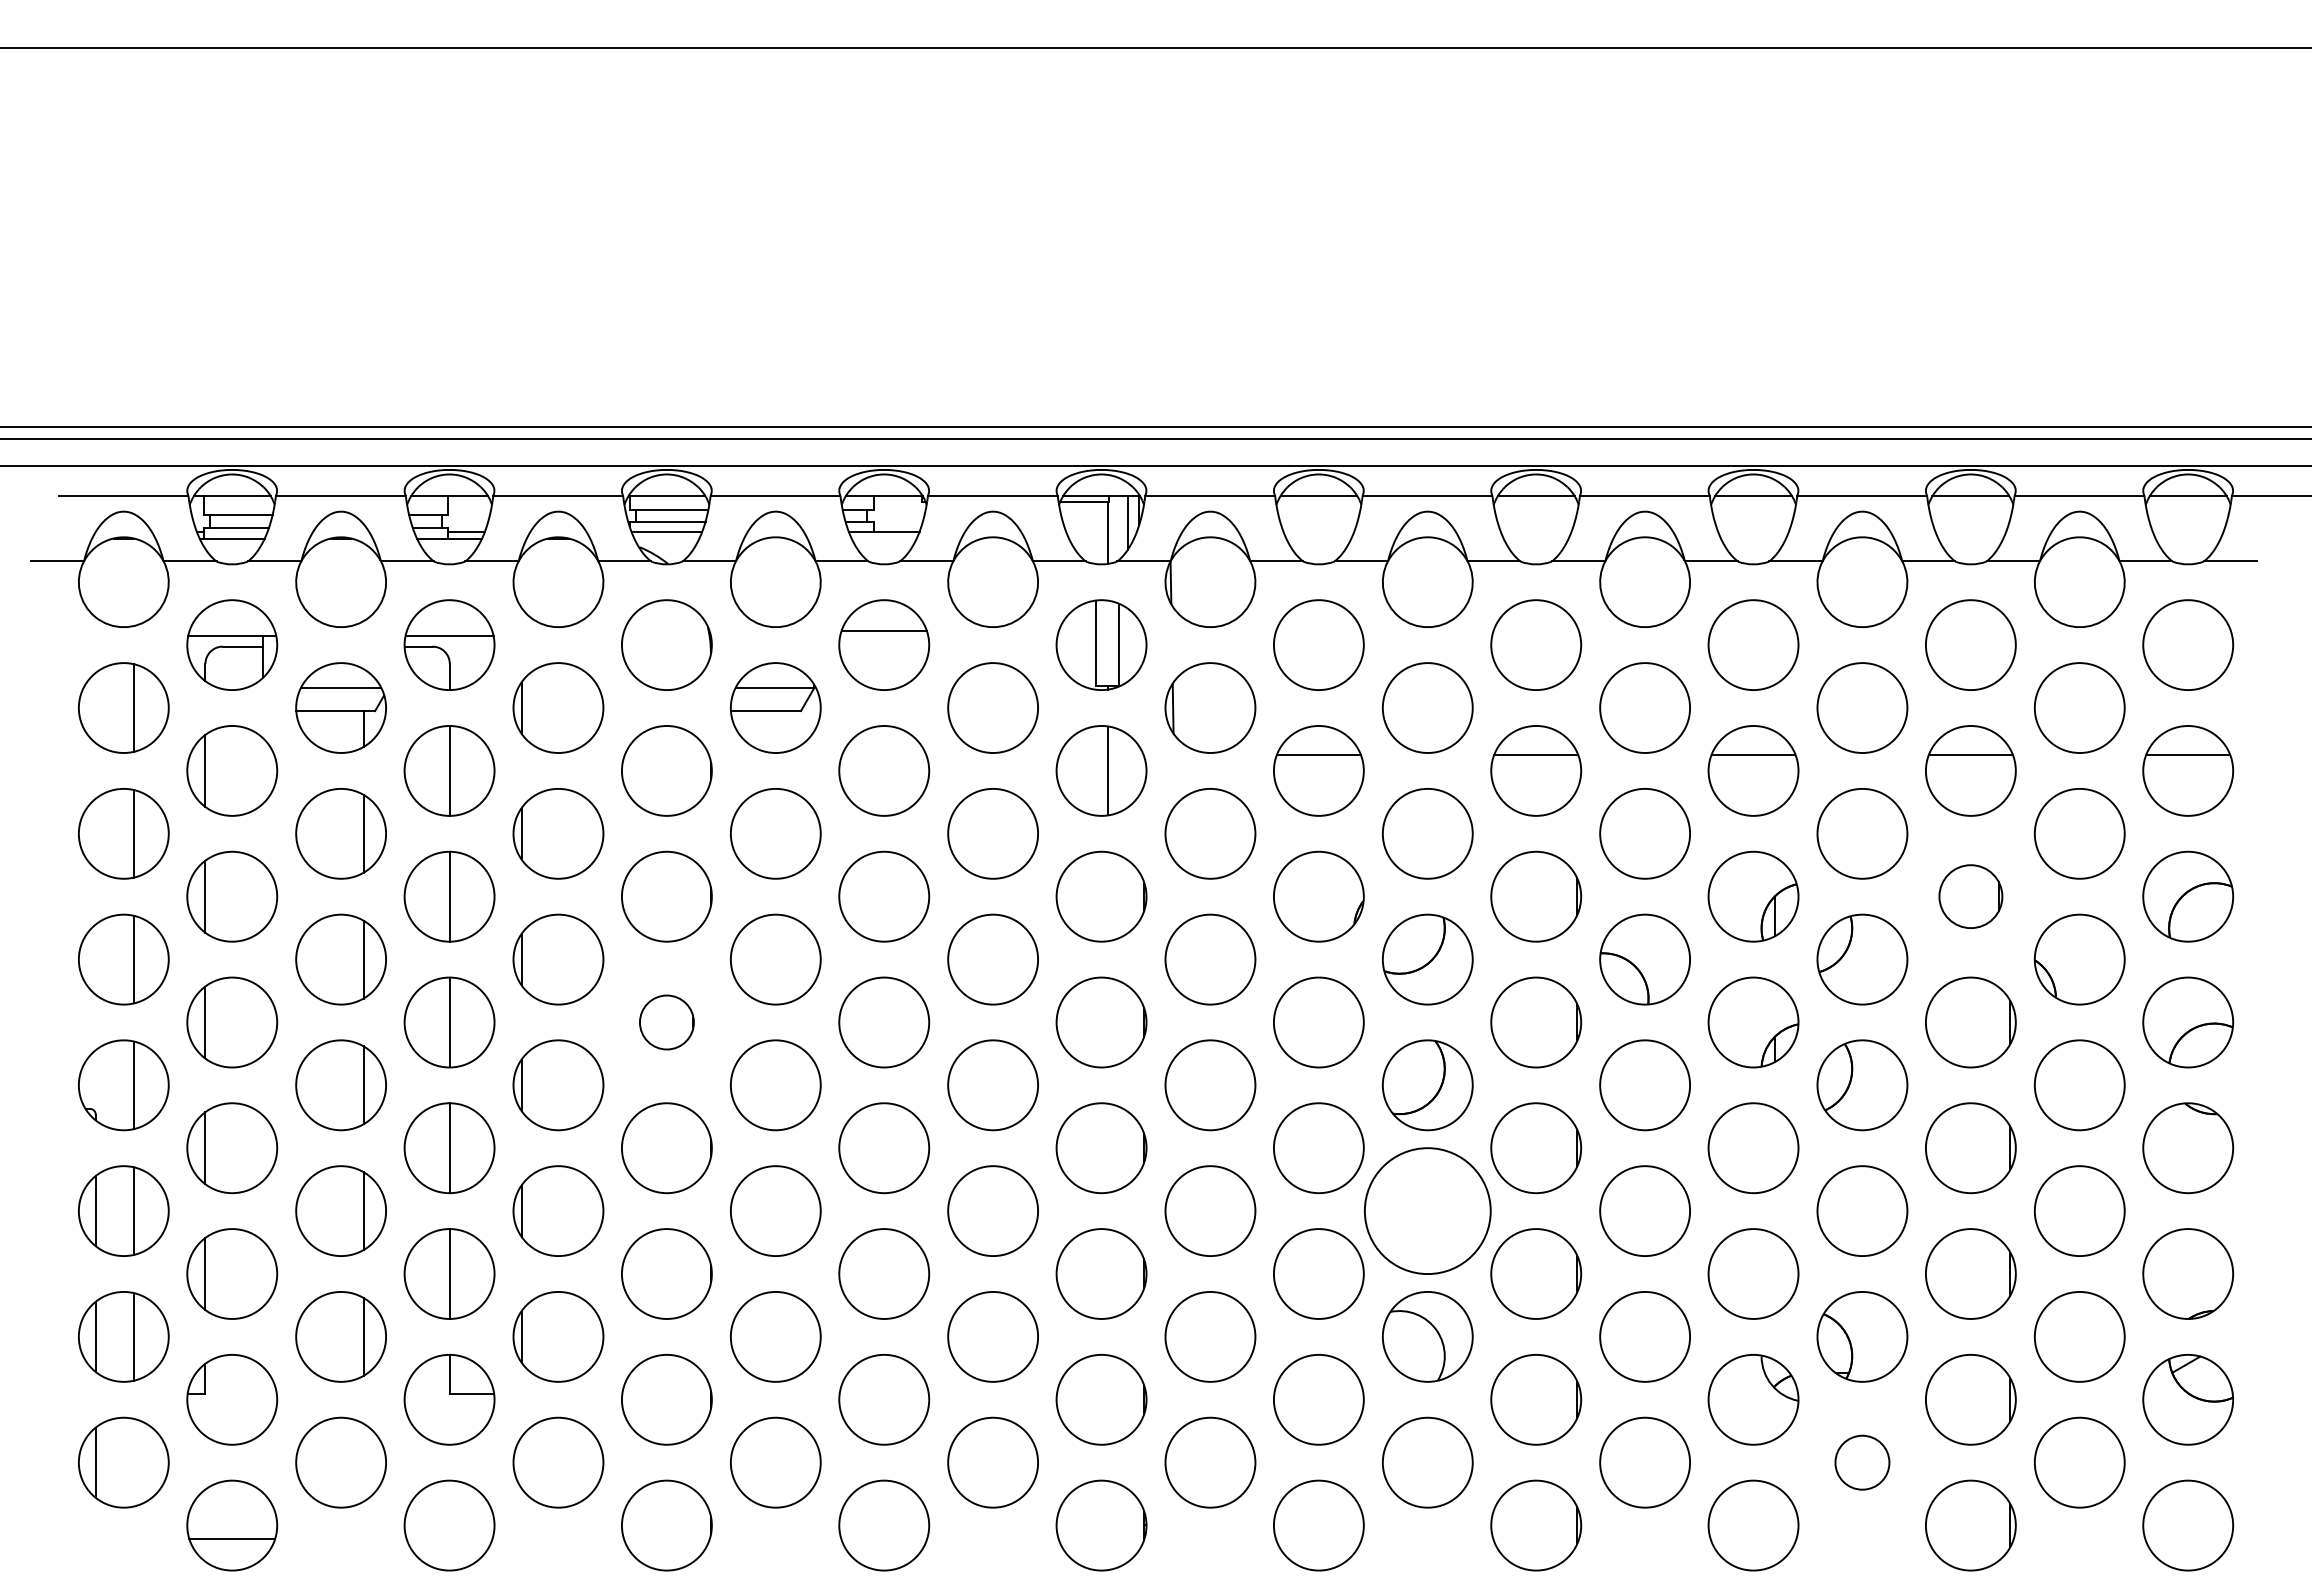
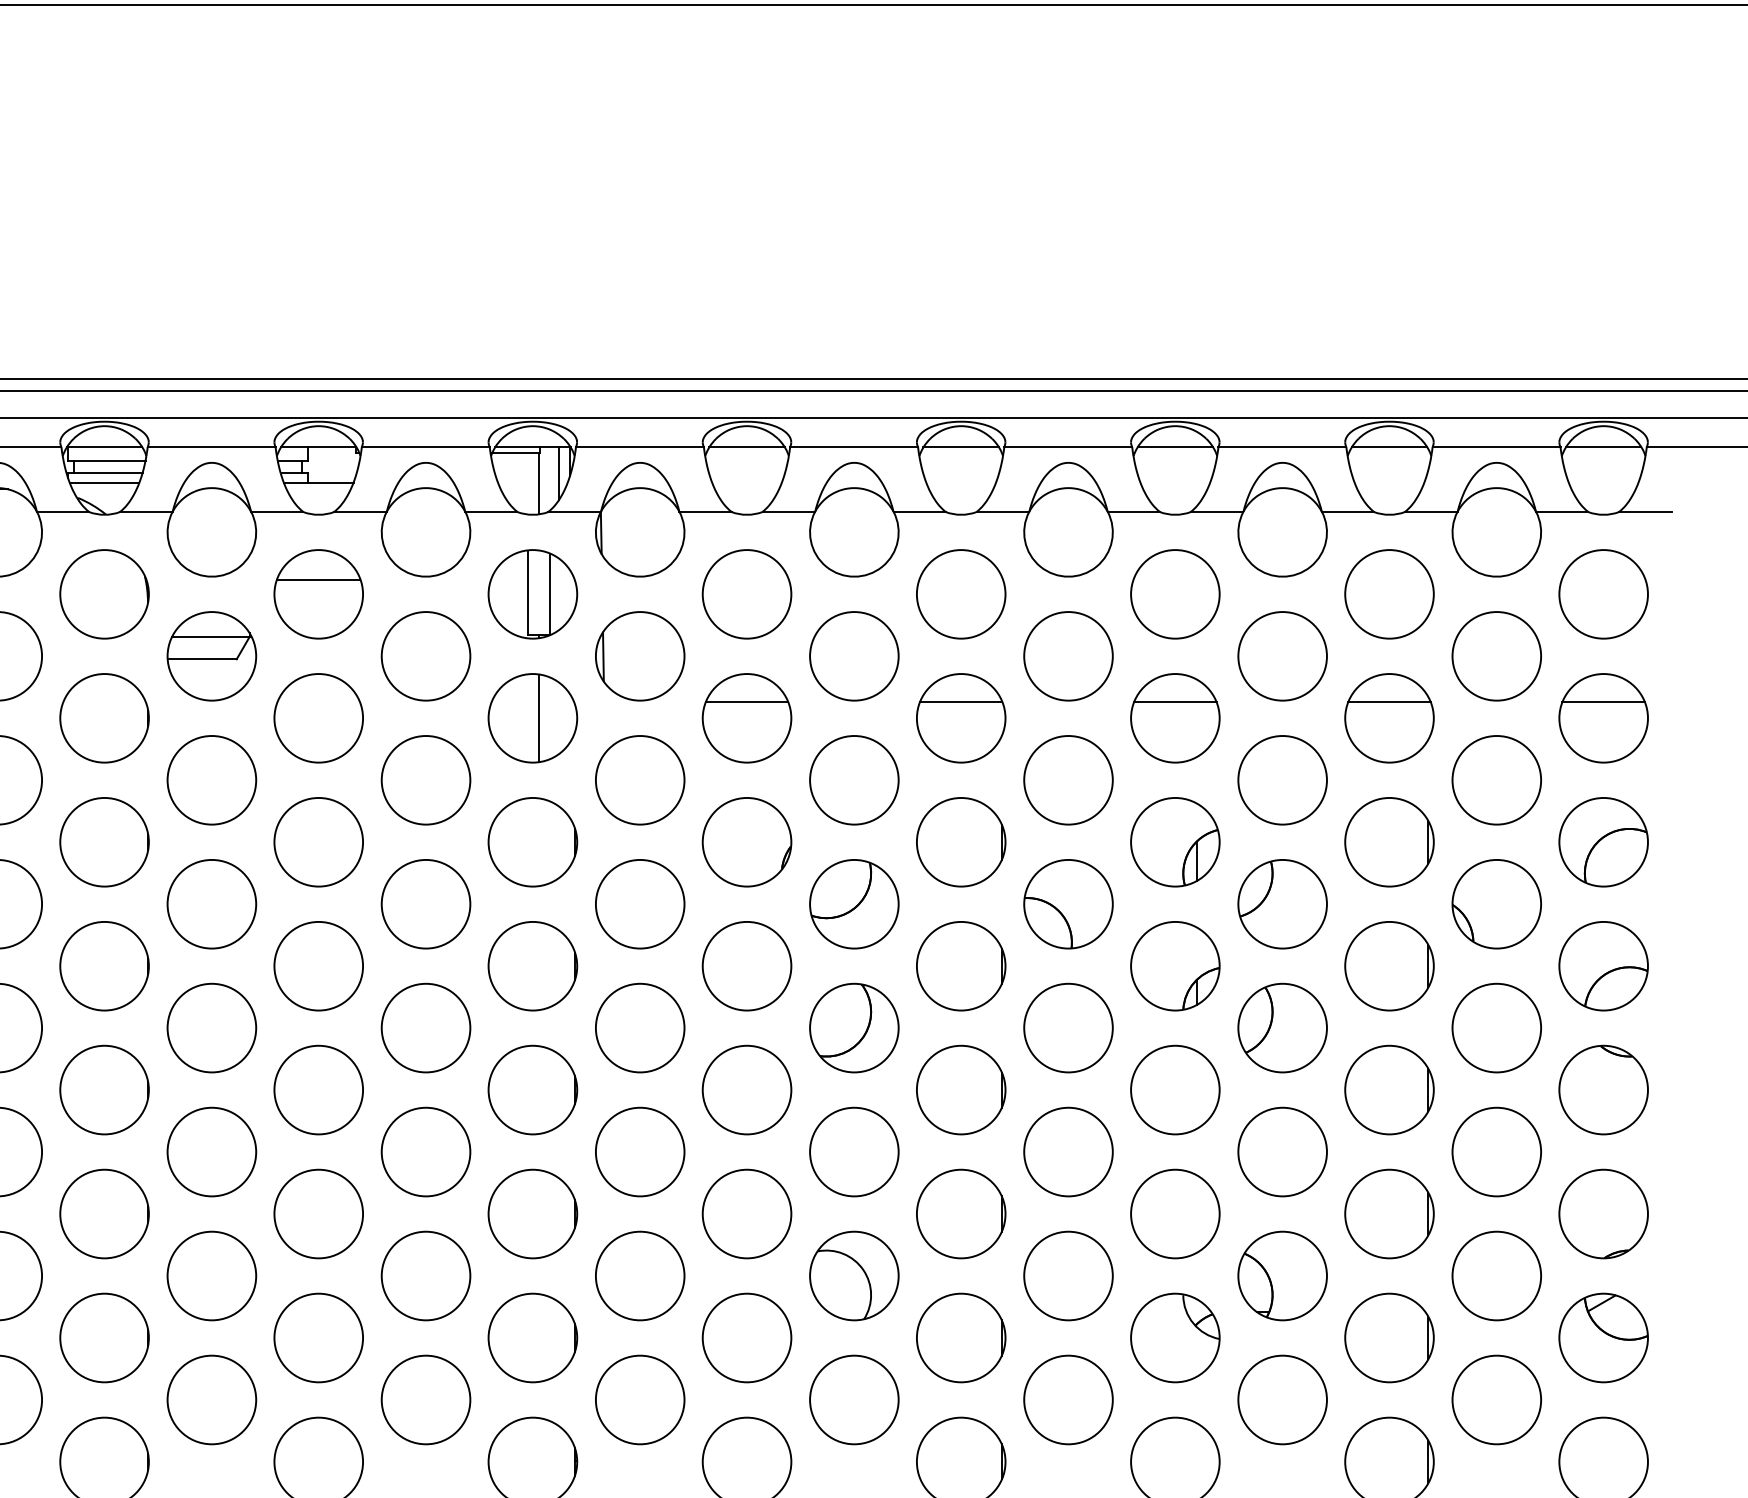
part: (1970, 896) -> (1389, 842), size x1.43
part: (666, 1022) -> (104, 966), size x1.67
circle: (1427, 1211) -> (854, 1152), size x0.71
circle: (1862, 1462) -> (1282, 1399), size x1.67

